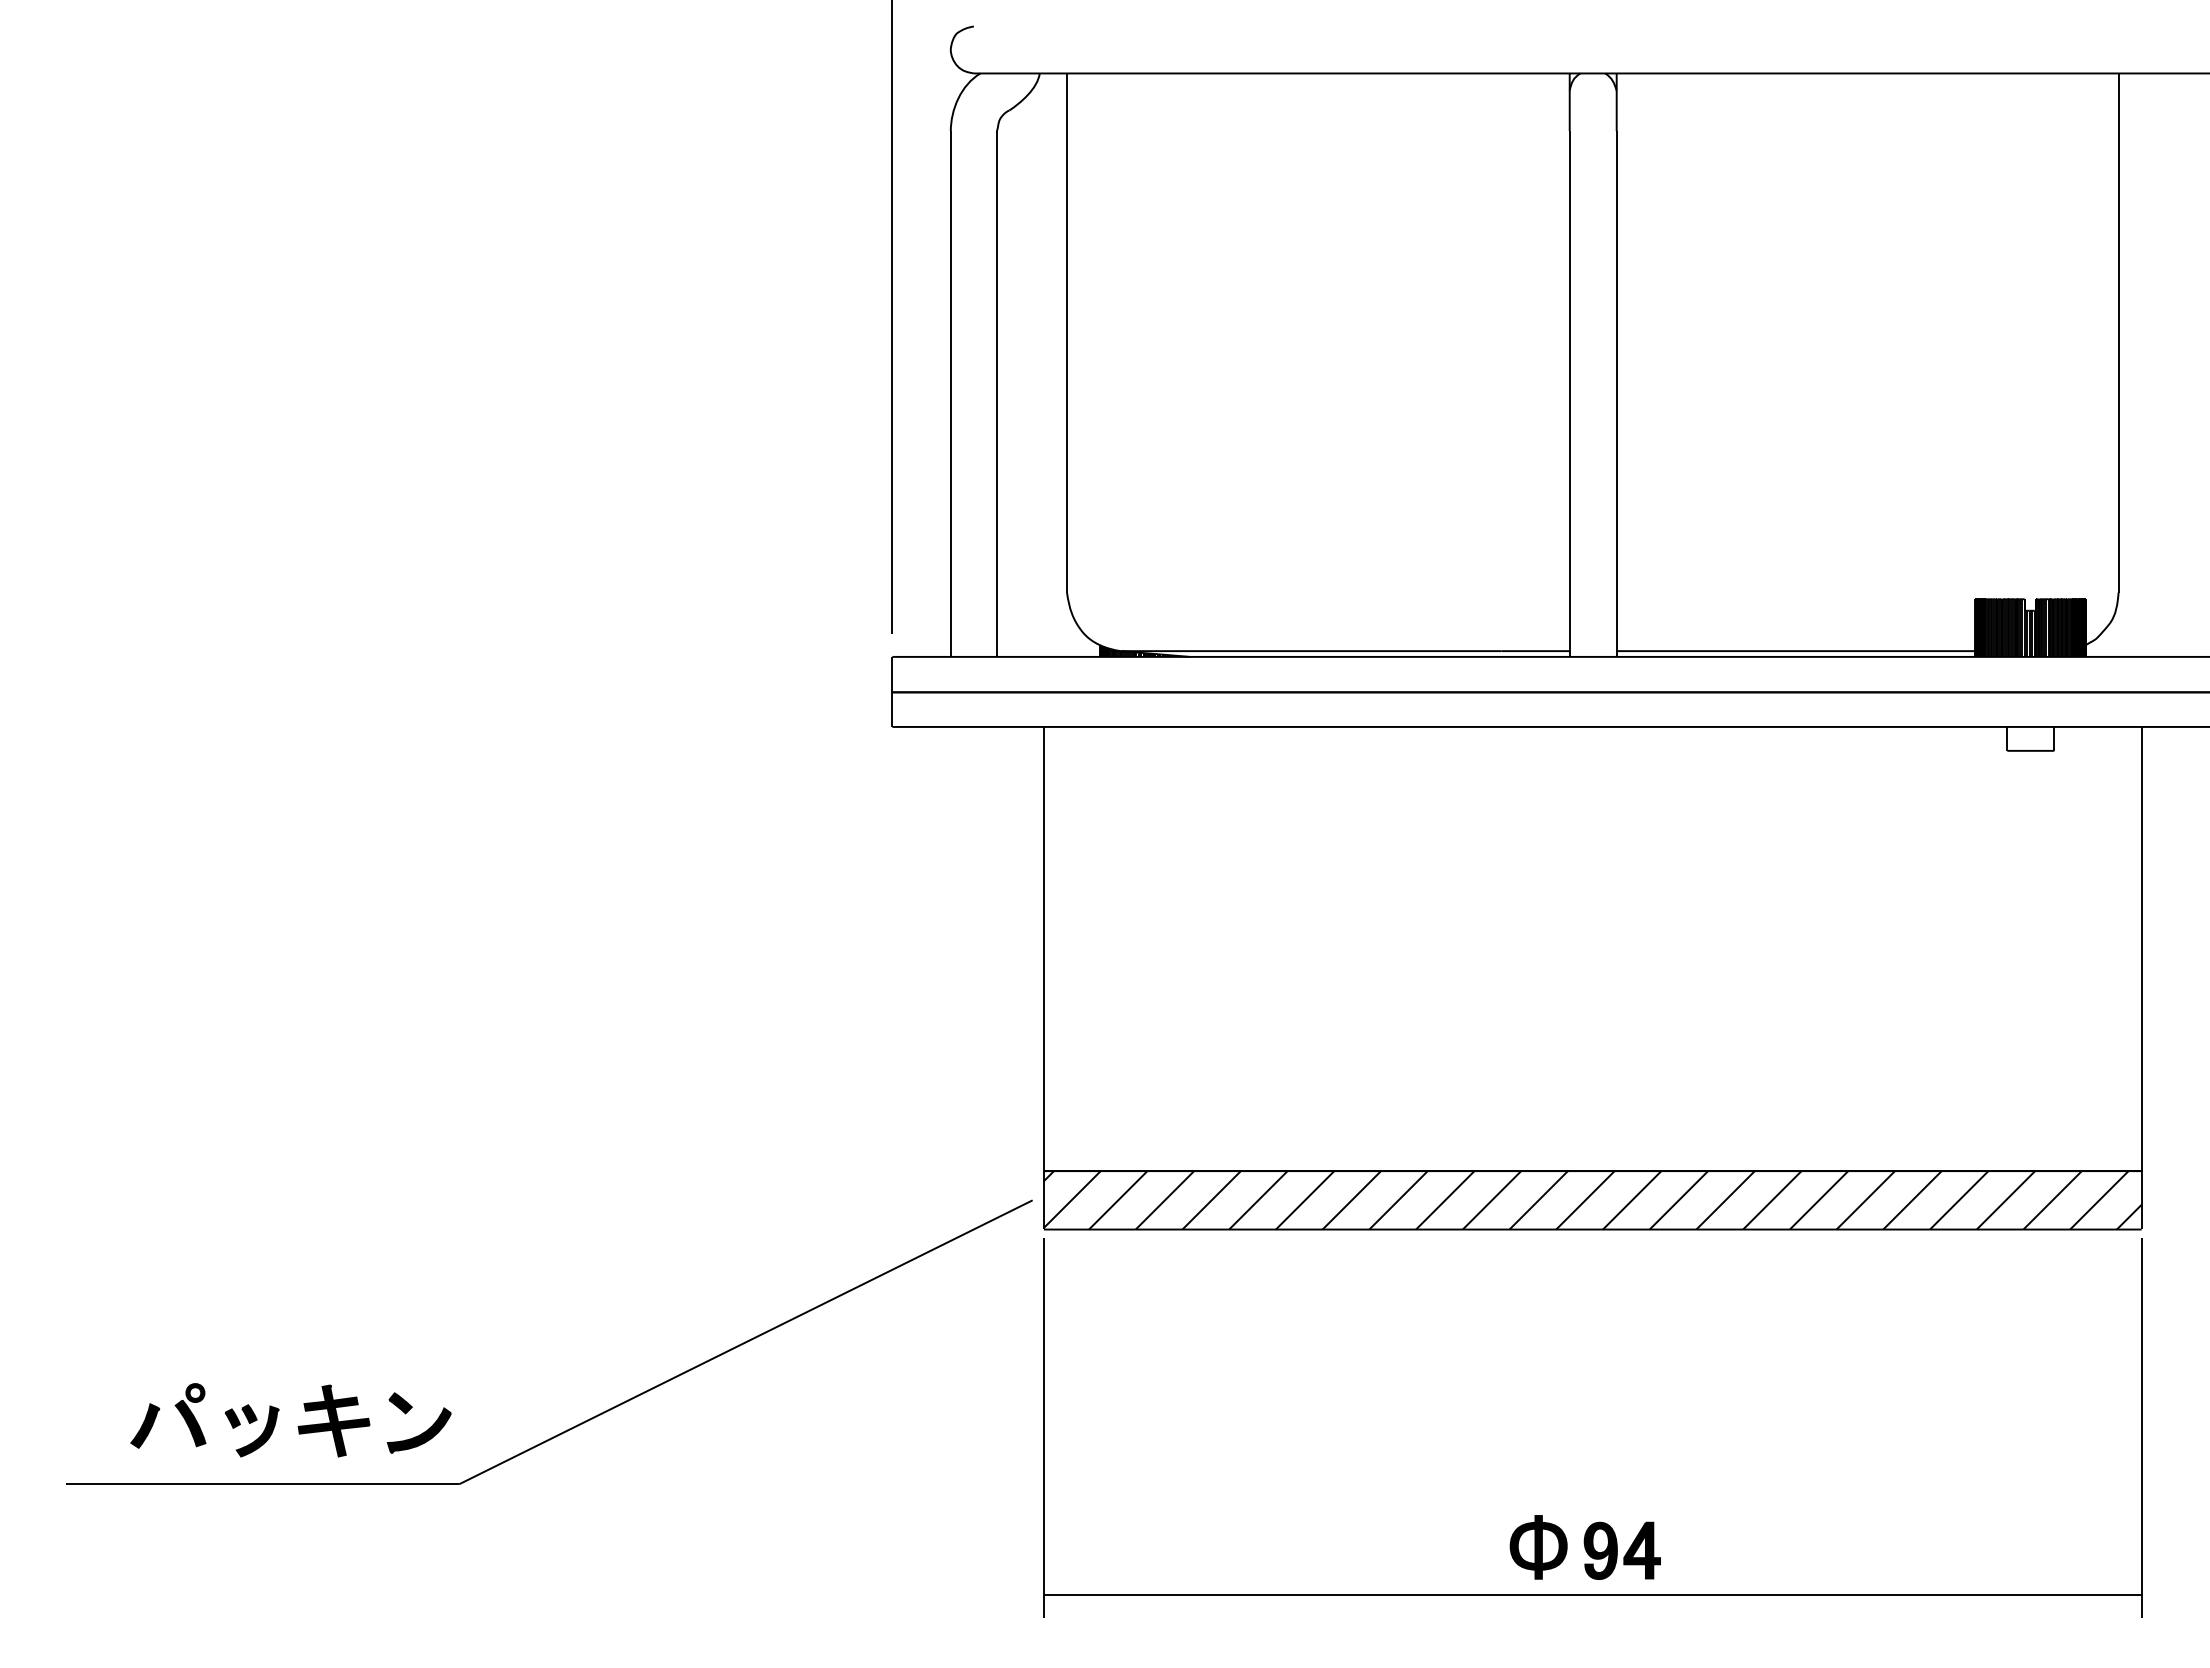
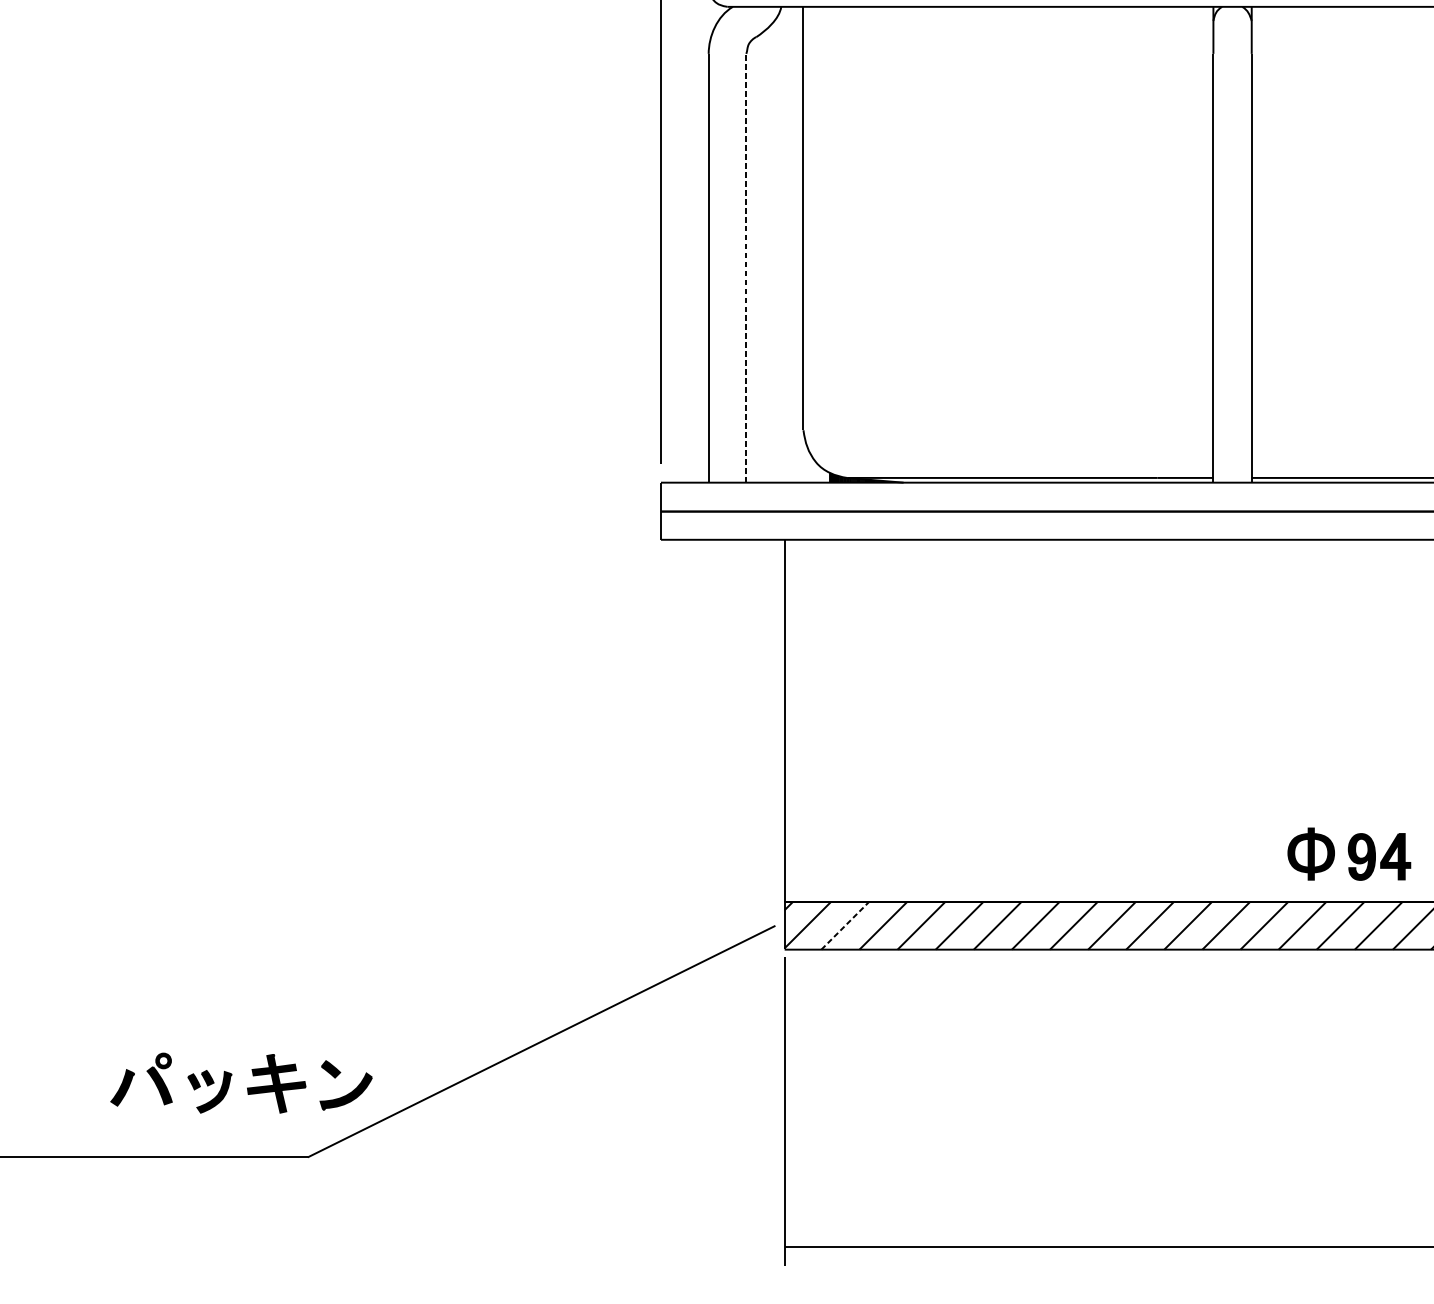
line: (996, 394) -> (745, 268), solid -> dashed
line: (1118, 1199) -> (845, 925), solid -> dashed
part: (297, 1426) -> (246, 1088), moved
part: (1584, 1547) -> (1348, 854), moved

